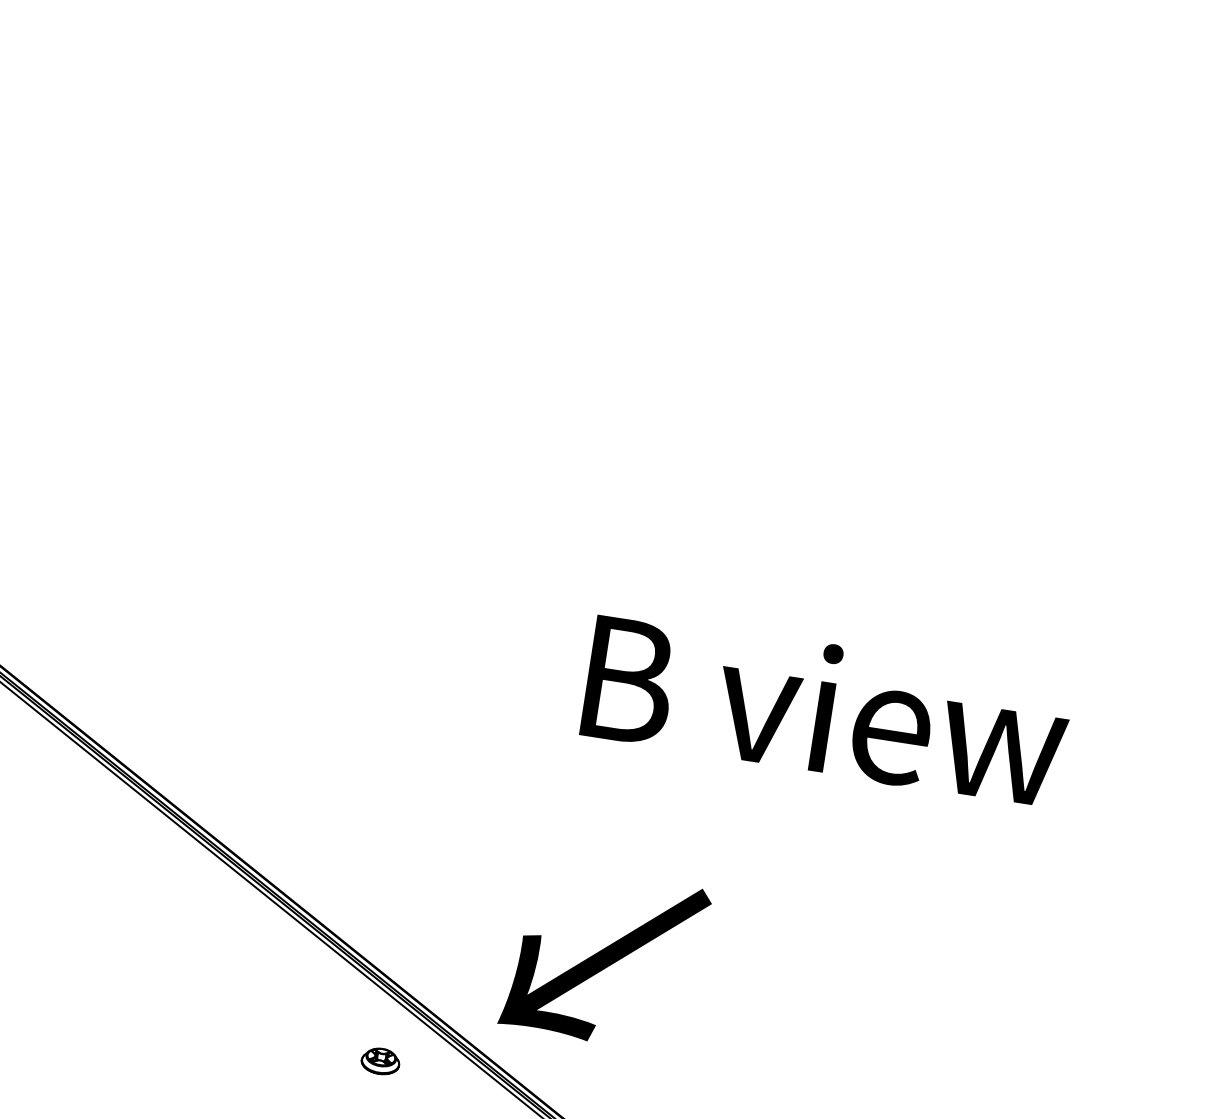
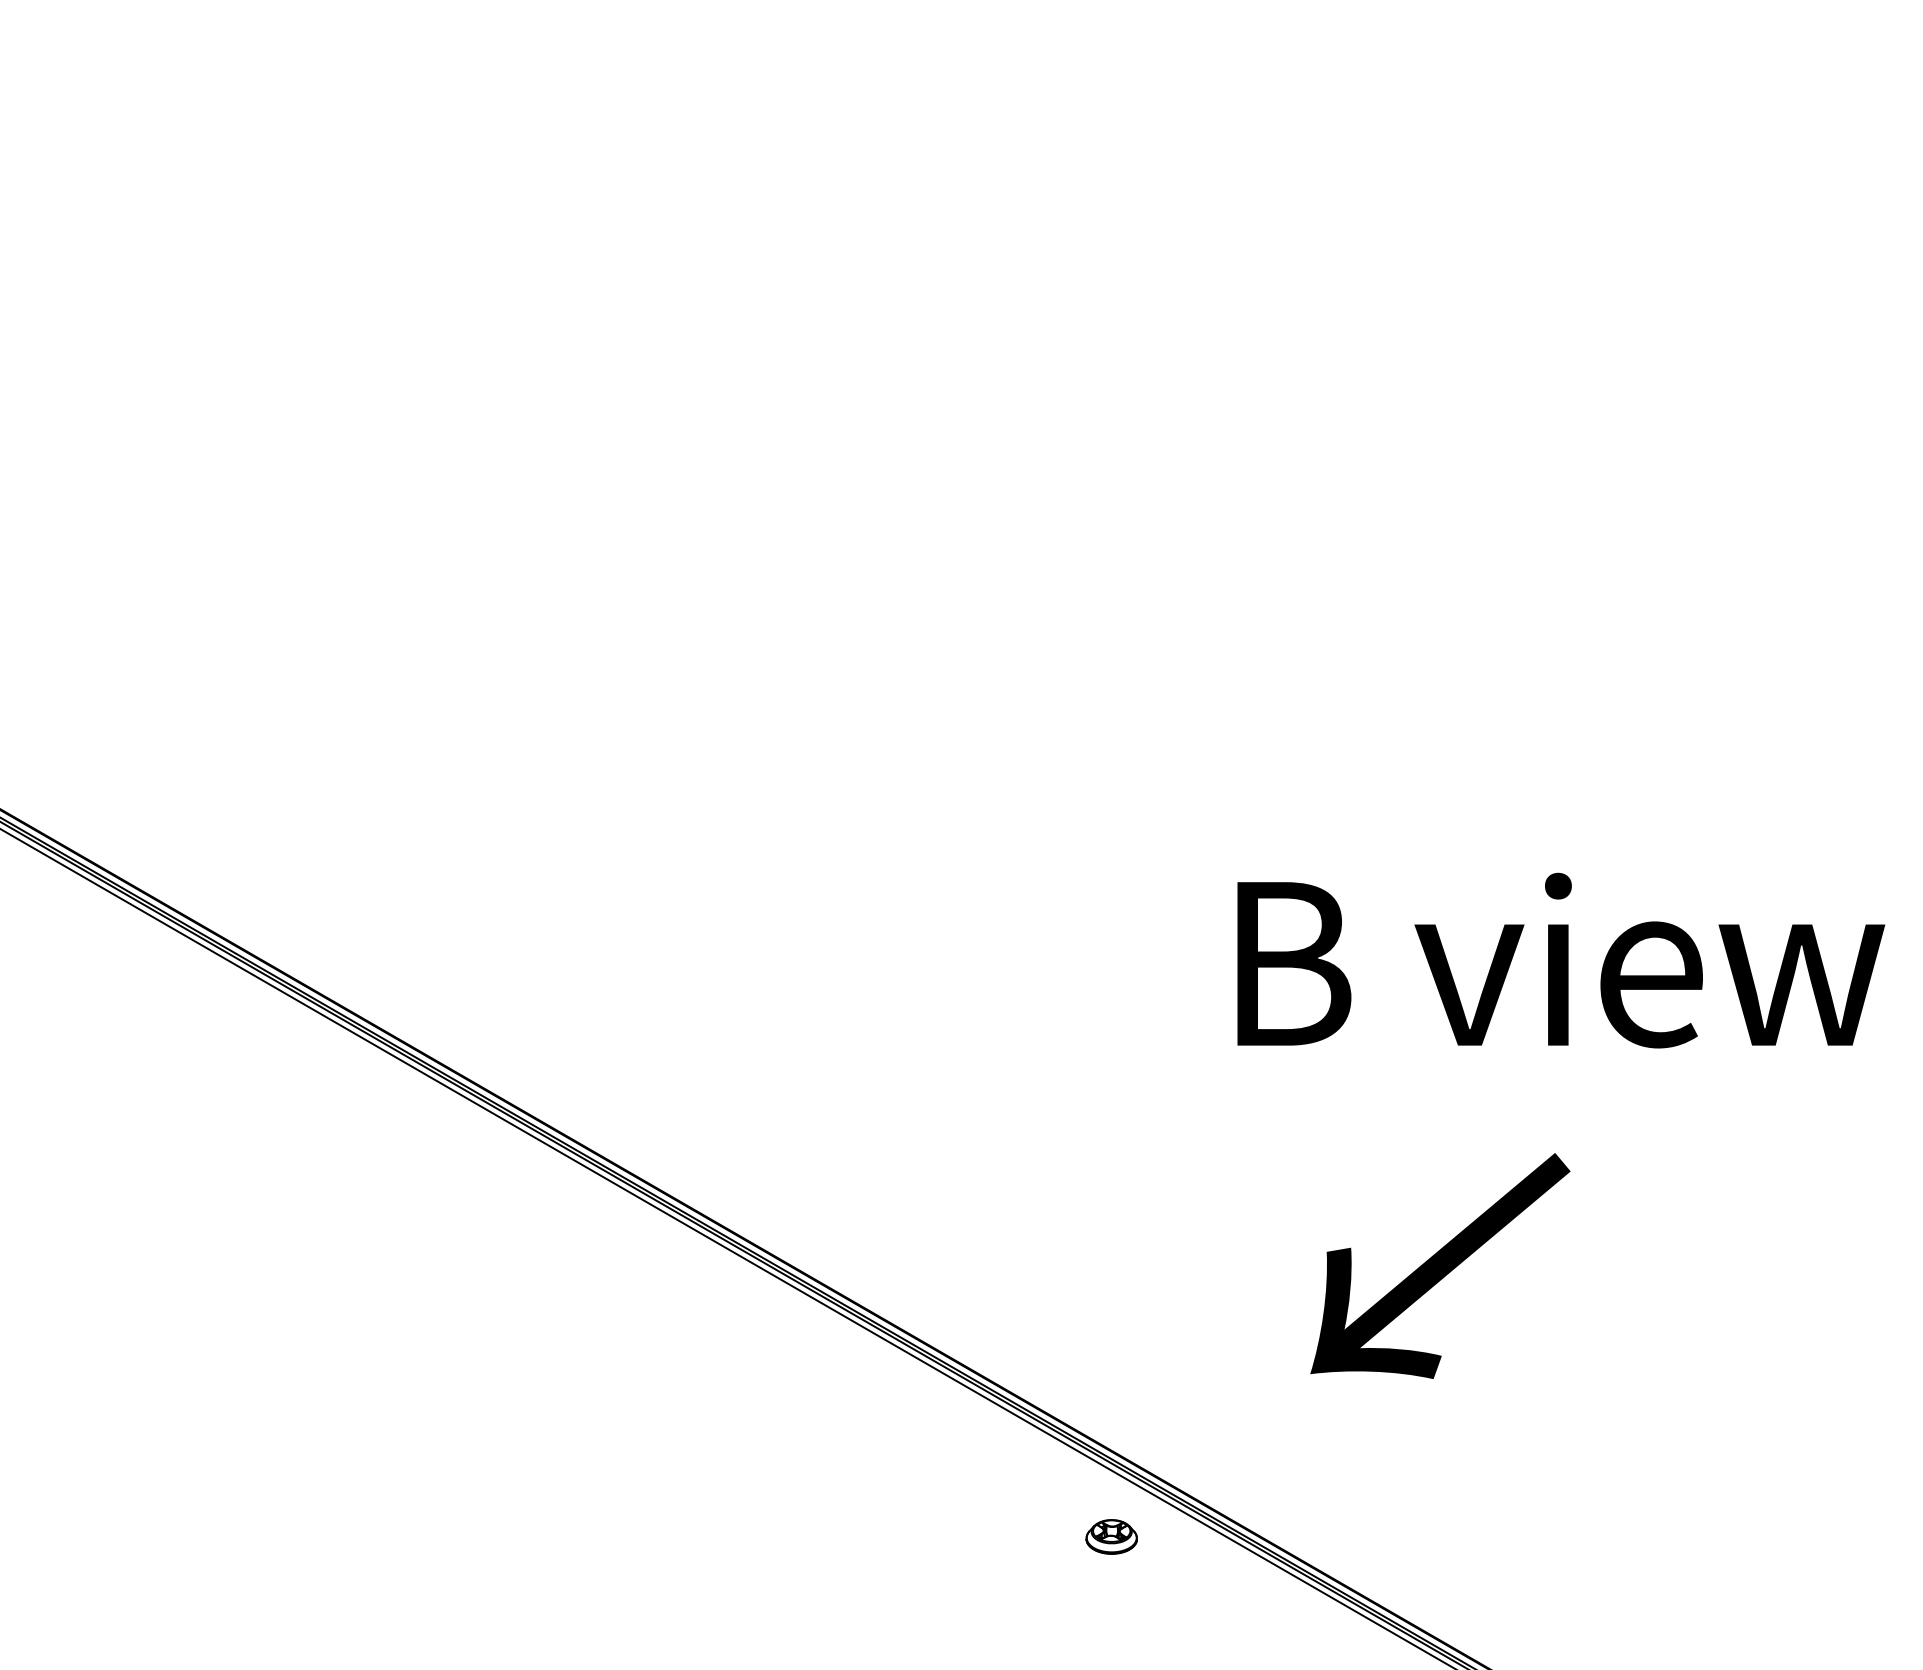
text: (605, 958) -> (1440, 1265), moved
part: (380, 1061) -> (1111, 1536), moved

